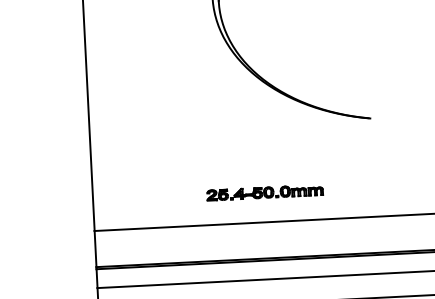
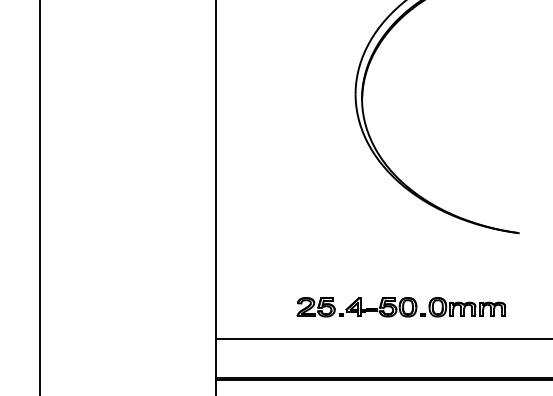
part: (265, 192) -> (401, 307), size x1.67

